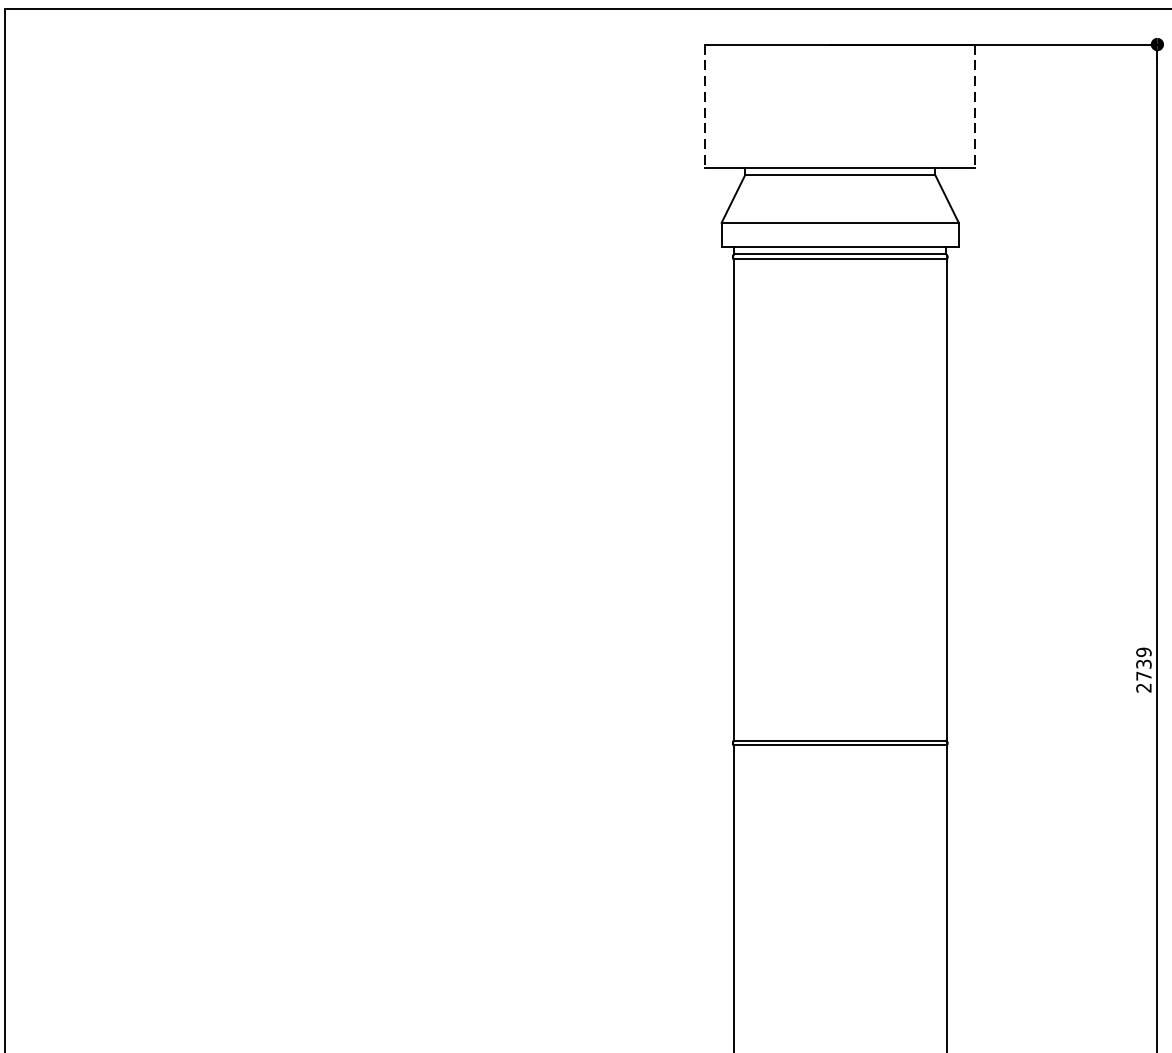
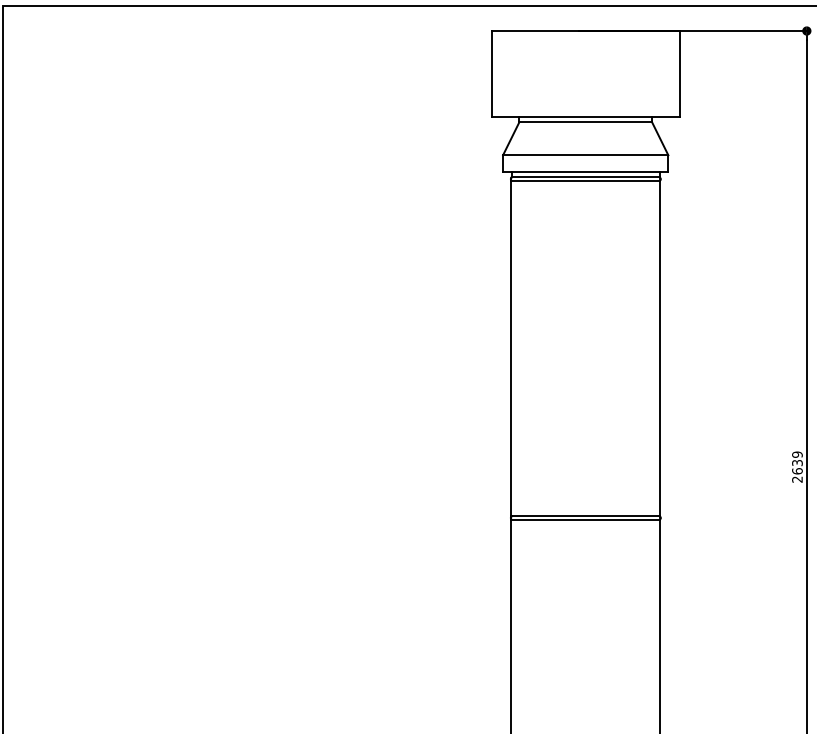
line: (705, 106) -> (491, 74), dashed -> solid
line: (974, 106) -> (679, 74), dashed -> solid
text: (1144, 676) -> (797, 471), 2739 -> 2639

